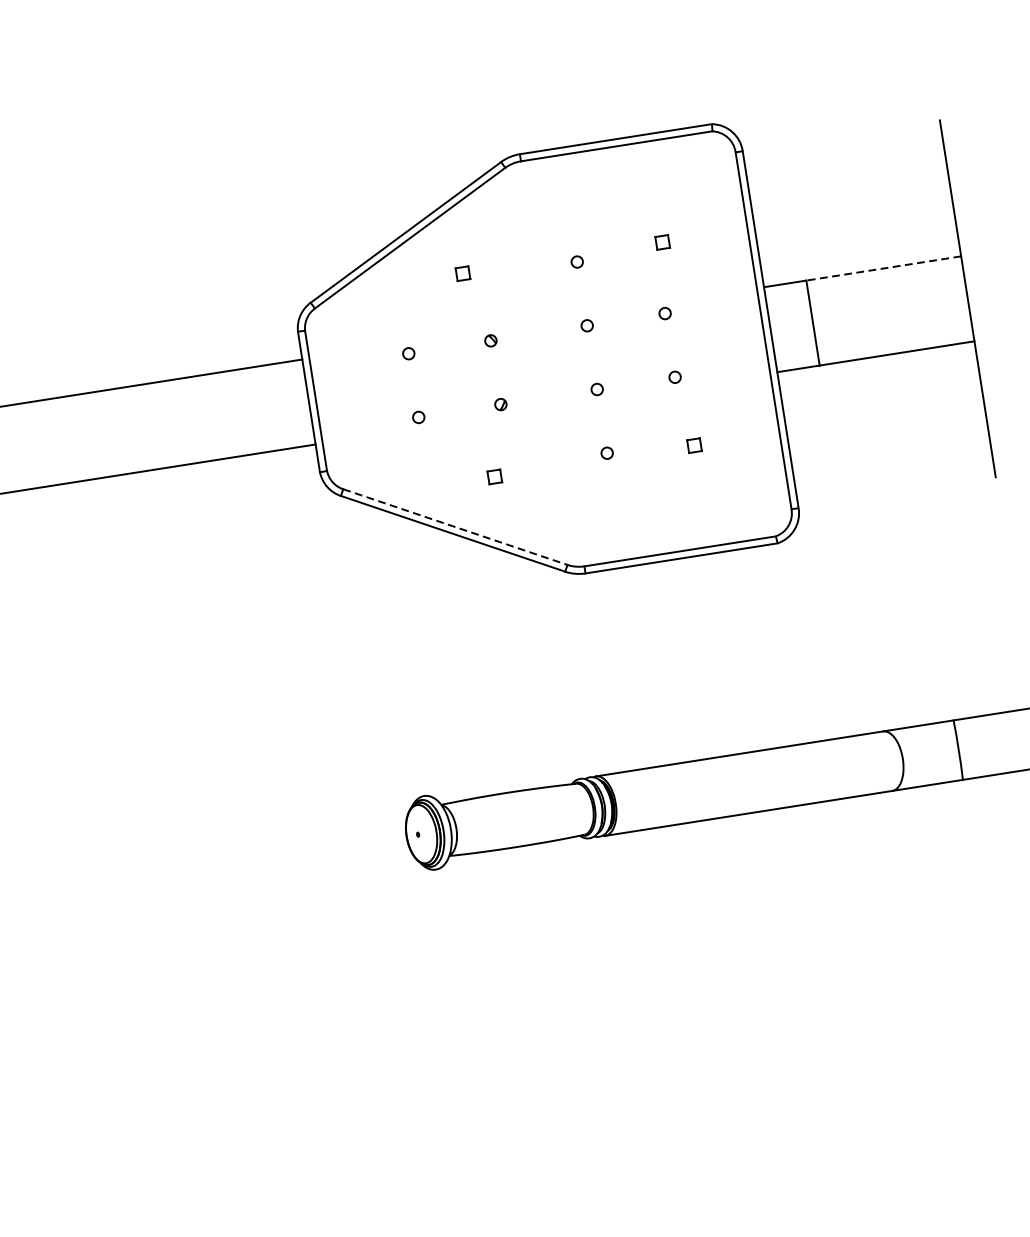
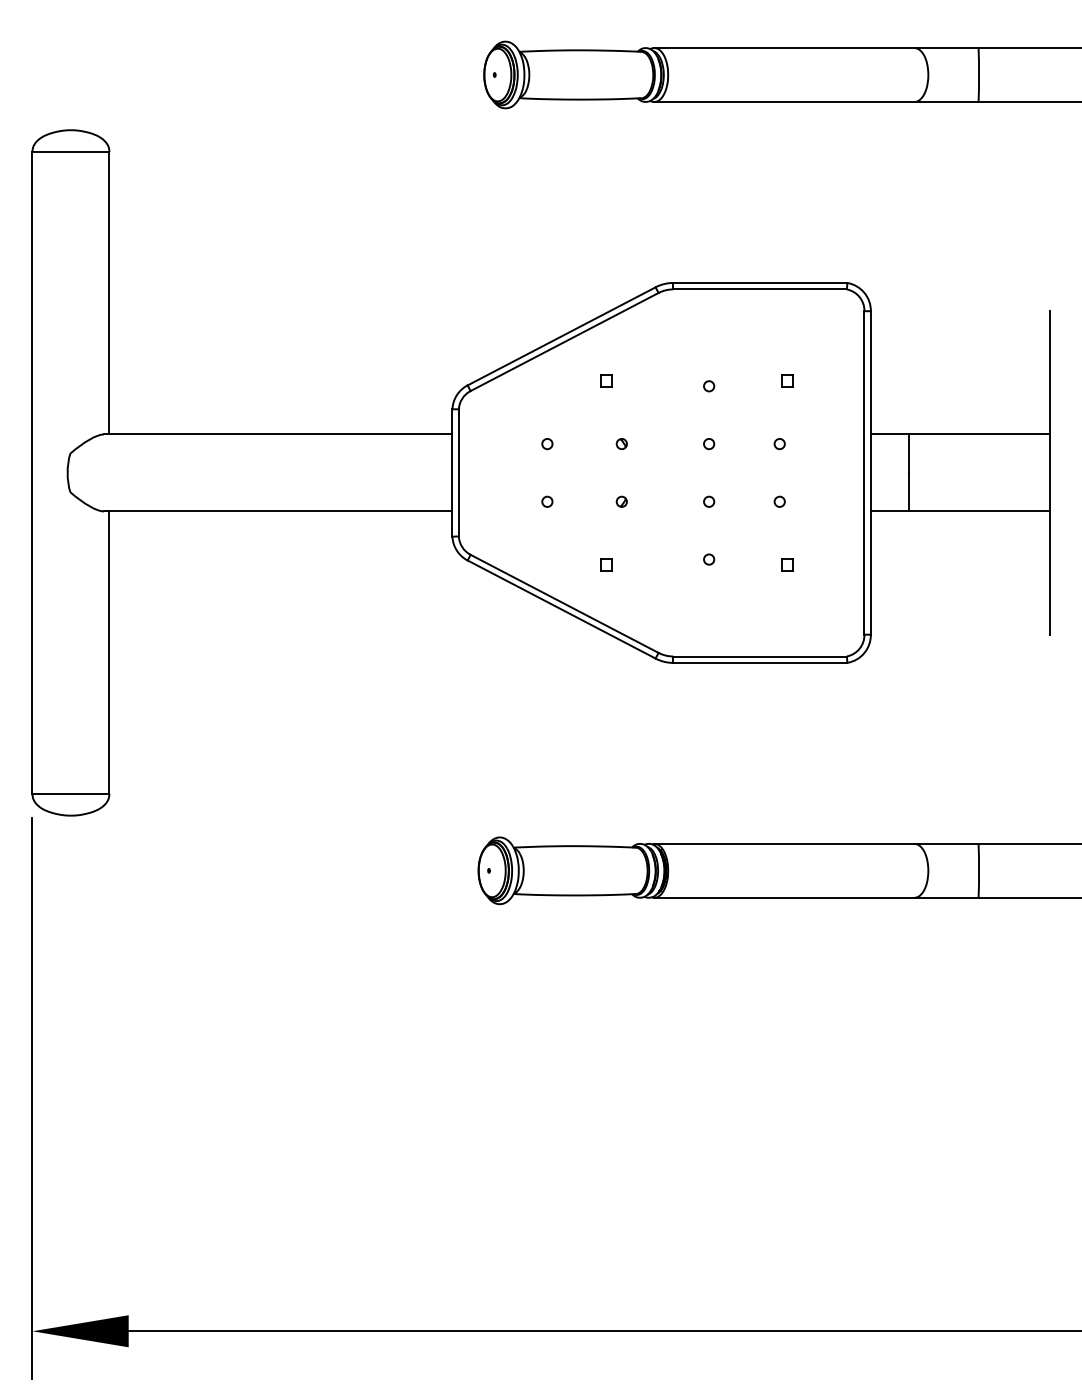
line: (882, 268) -> (978, 434), dashed -> solid
line: (455, 526) -> (564, 603), dashed -> solid

